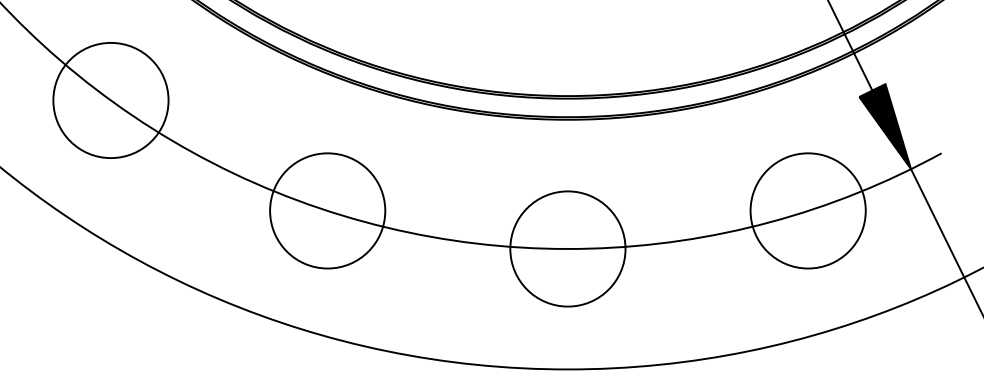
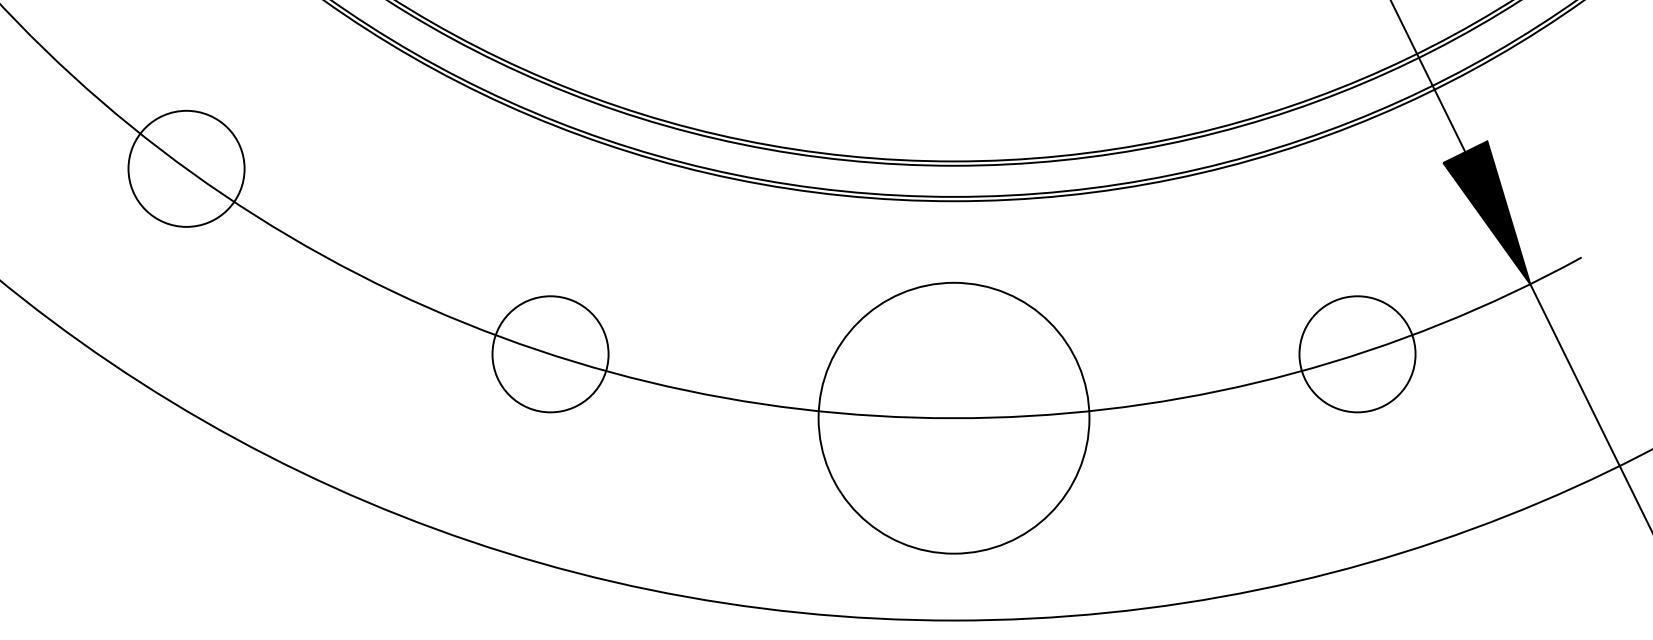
circle: (110, 100) -> (185, 168), size x0.6
circle: (327, 210) -> (550, 353), size x0.6
circle: (807, 210) -> (1356, 353), size x0.6
circle: (567, 248) -> (953, 417), size x1.4

